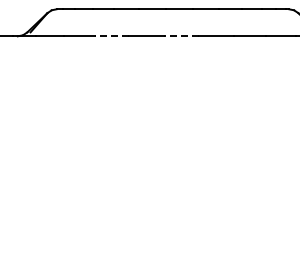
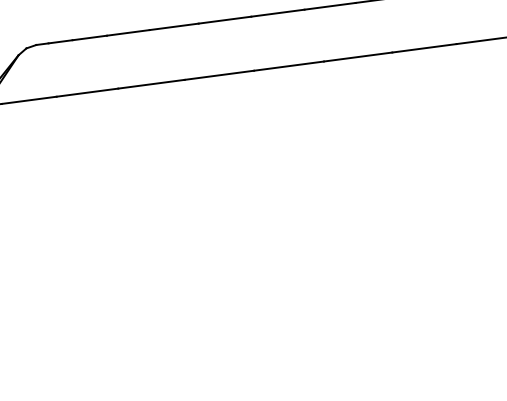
line: (111, 36) -> (151, 84), dashed -> solid
line: (181, 36) -> (289, 66), dashed -> solid

